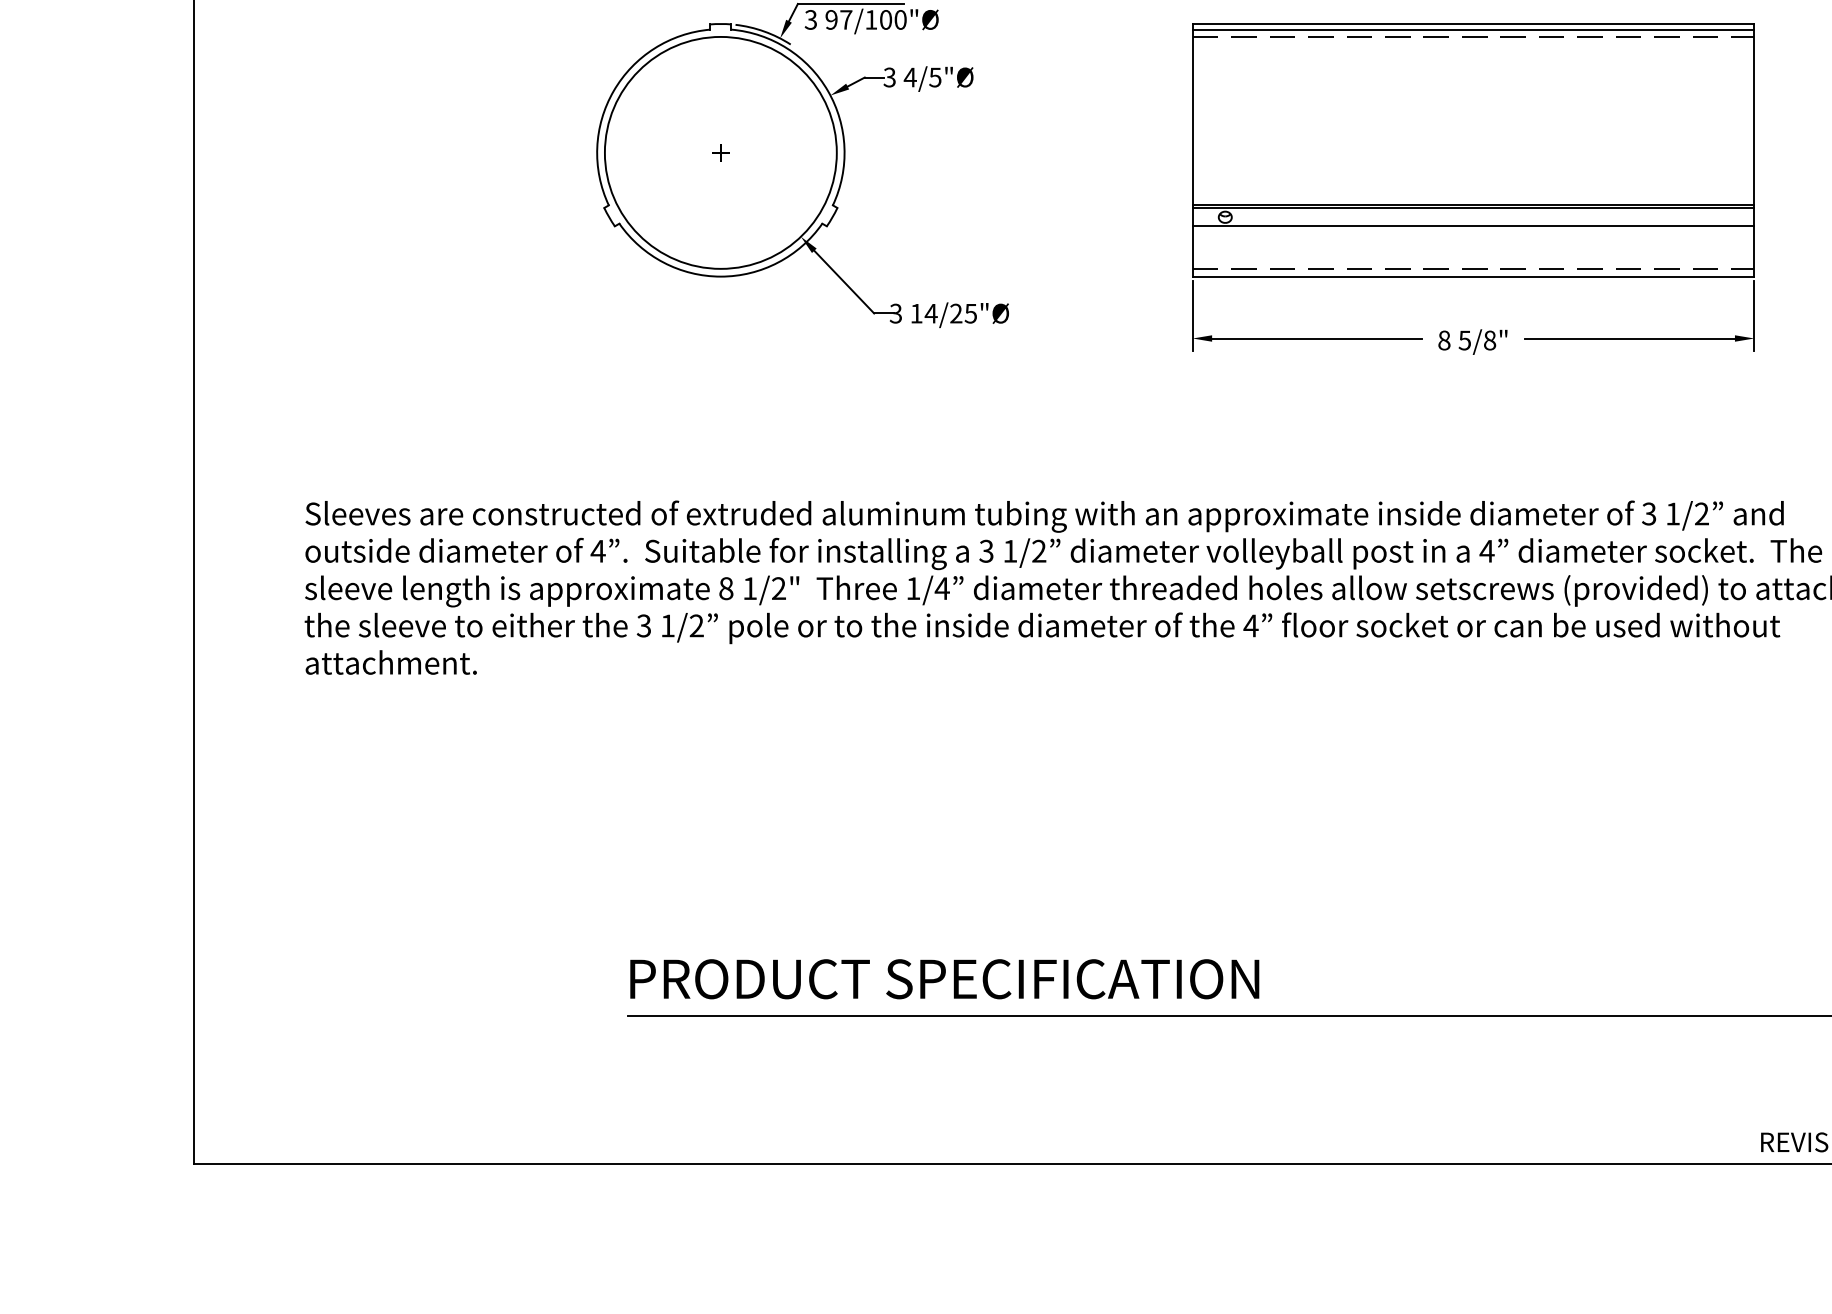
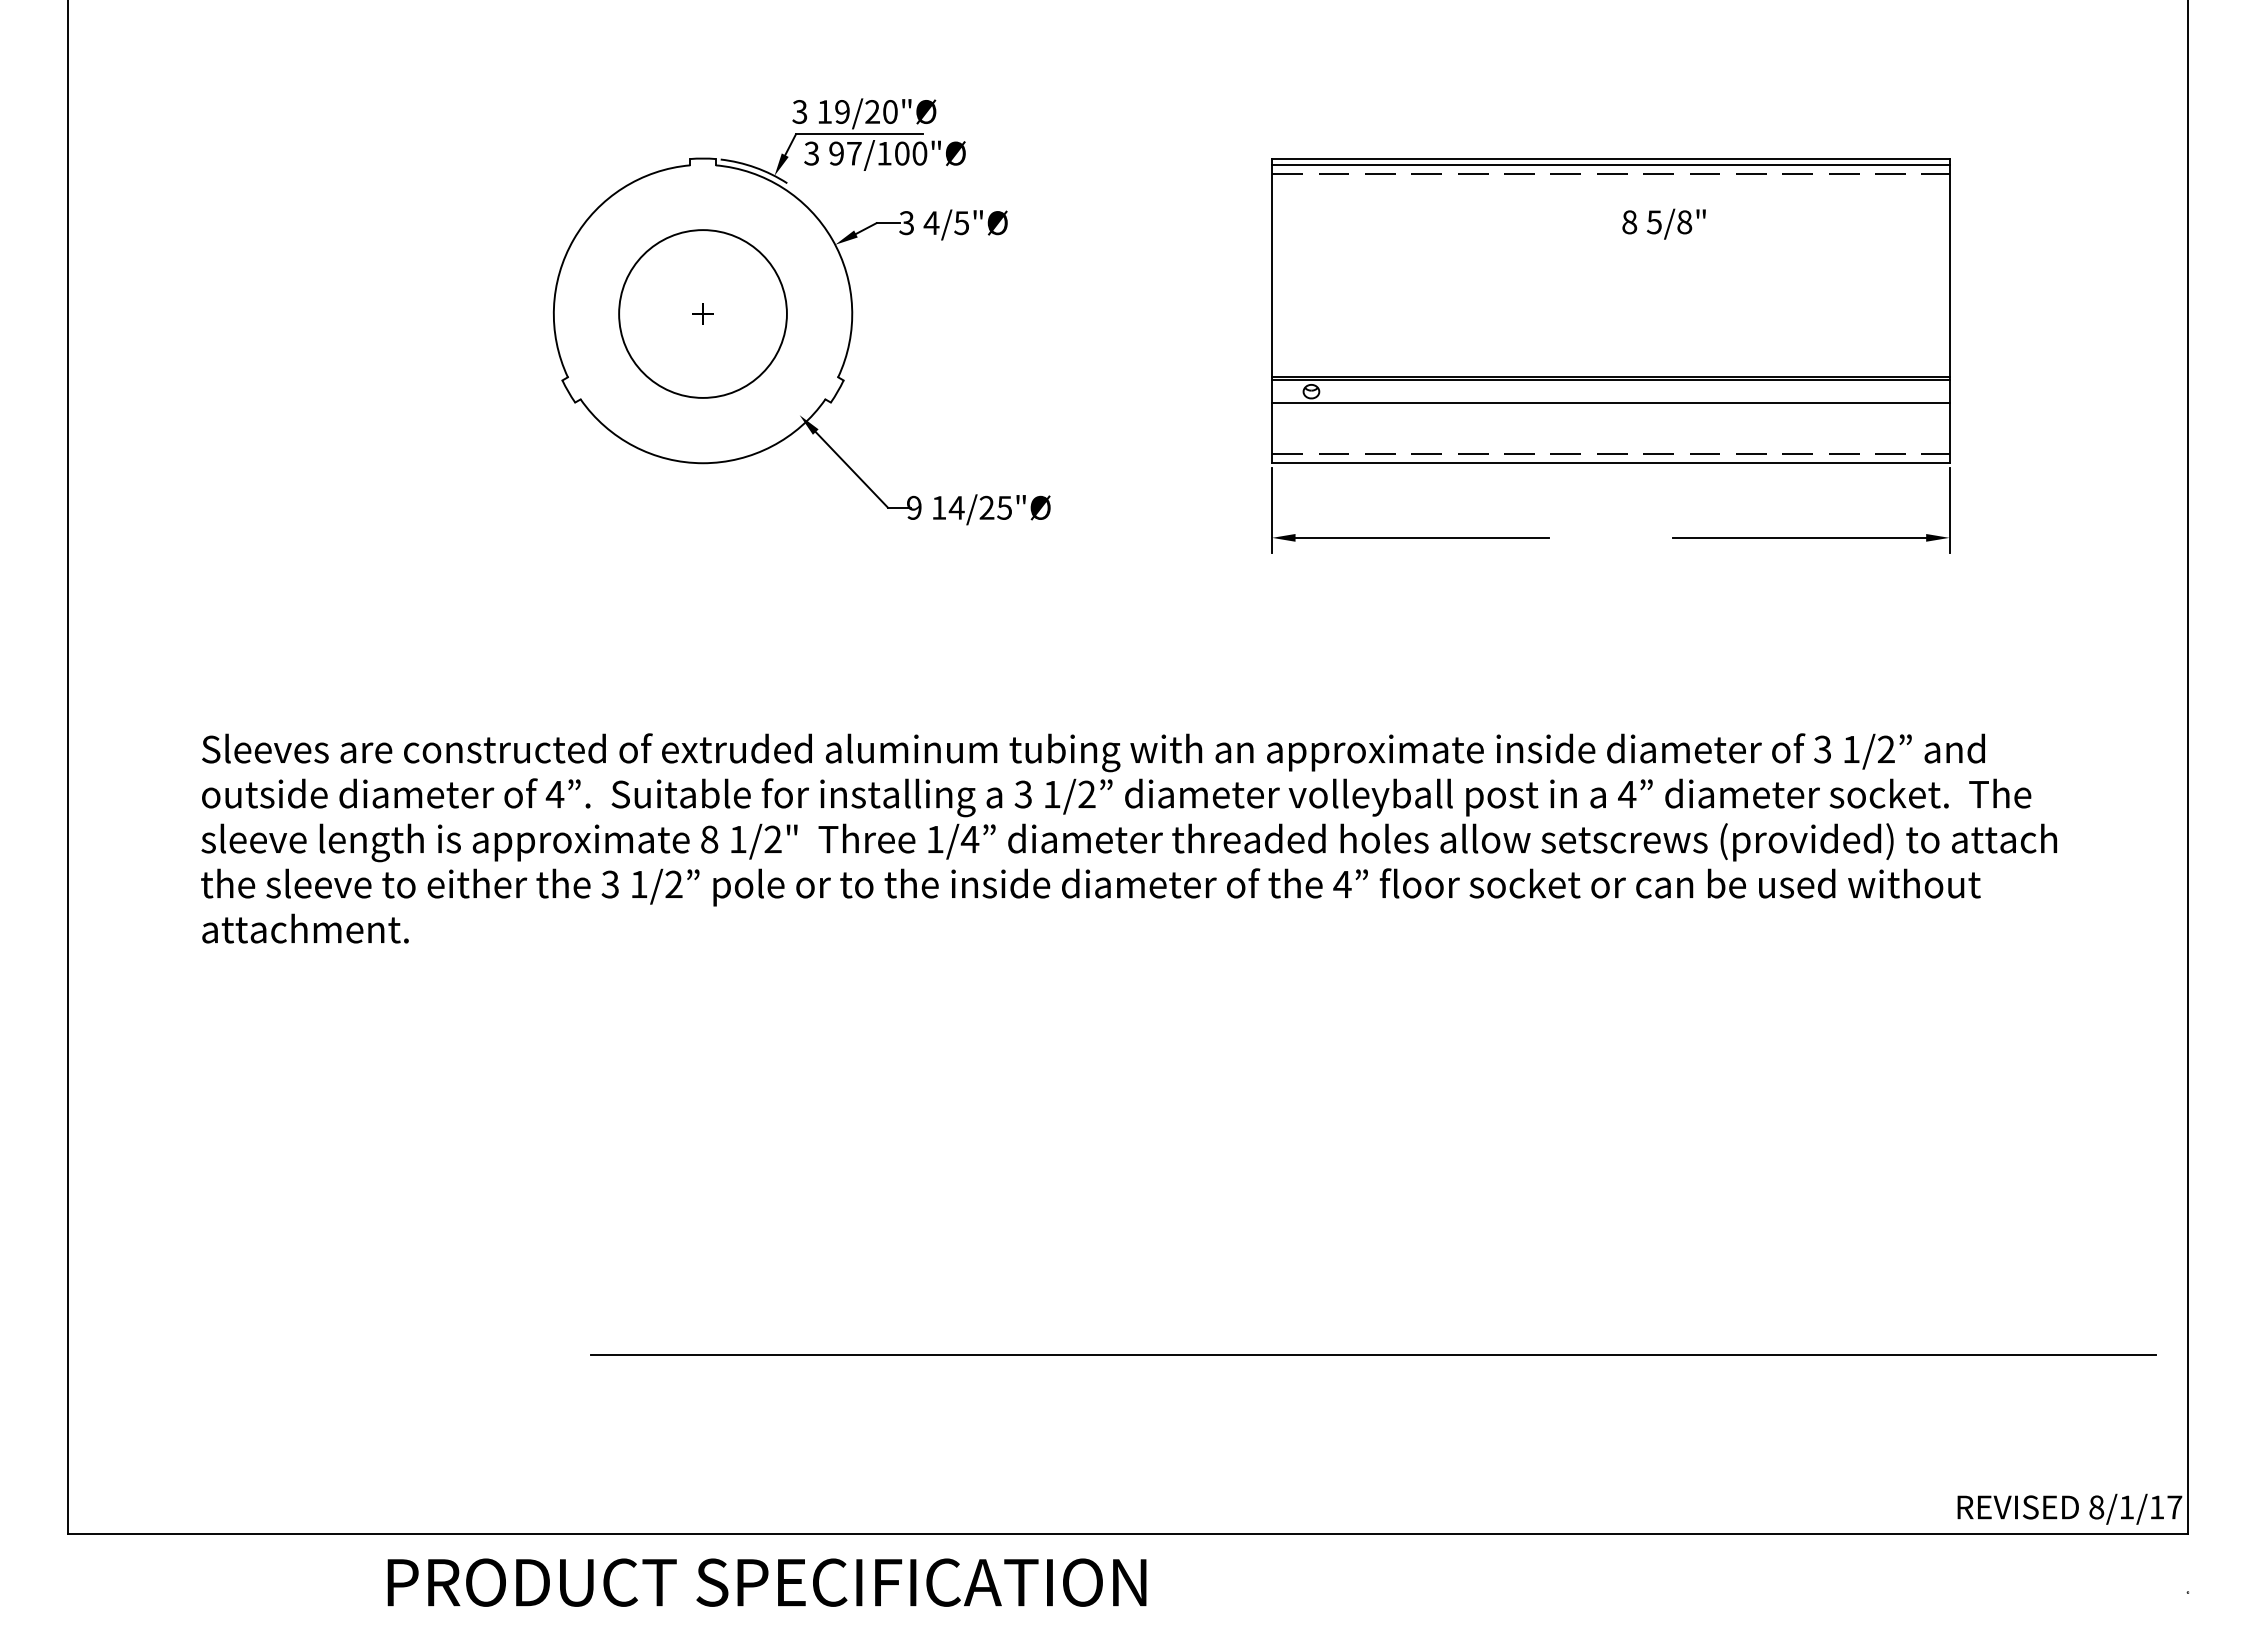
circle: (720, 152) -> (702, 313), size x0.6
text: (895, 313) -> (913, 507), 3 -> 9
text: (1472, 341) -> (1663, 223), moved
text: (944, 979) -> (766, 1582), moved

